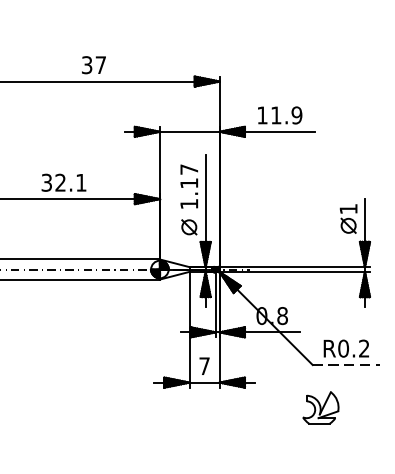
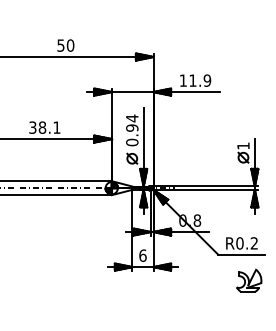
text: (93, 65) -> (65, 45), 37 -> 50
text: (60, 182) -> (42, 127), 32.1 -> 38.1
text: (189, 186) -> (132, 130), 1.17 -> 0.94
line: (345, 364) -> (241, 254), dashed -> solid
text: (203, 365) -> (142, 255), 7 -> 6
part: (321, 407) -> (249, 280), moved

